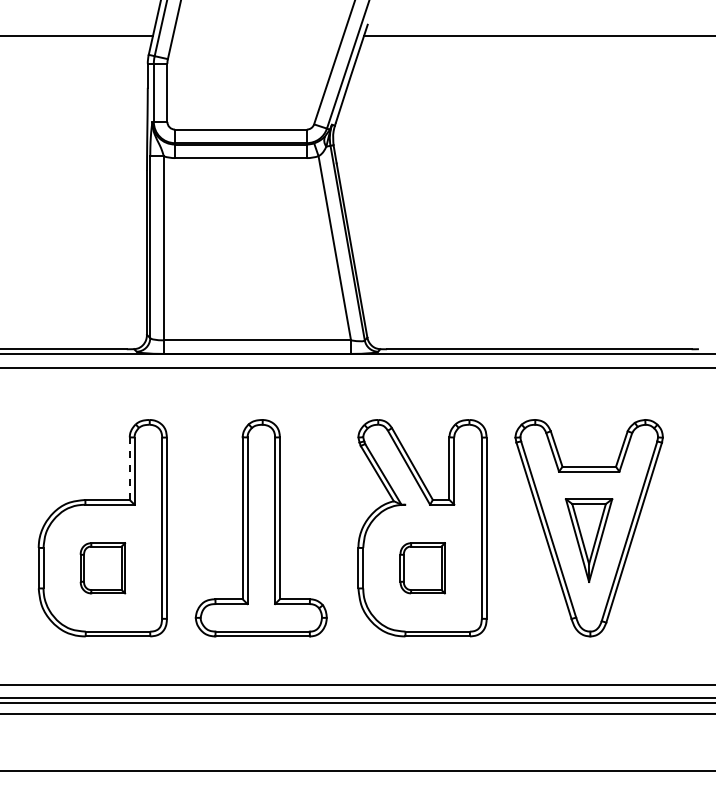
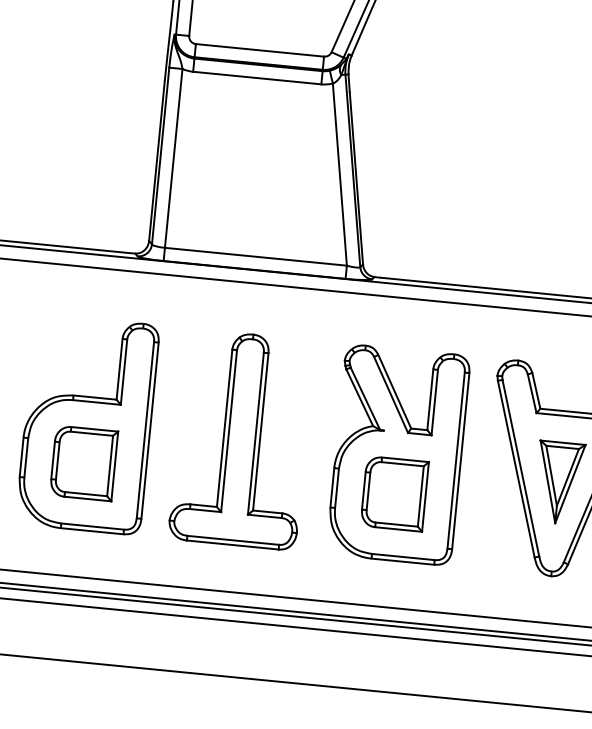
line: (129, 469) -> (119, 370), dashed -> solid
part: (102, 568) -> (83, 463), size x1.43
part: (422, 568) -> (394, 494), size x1.43

